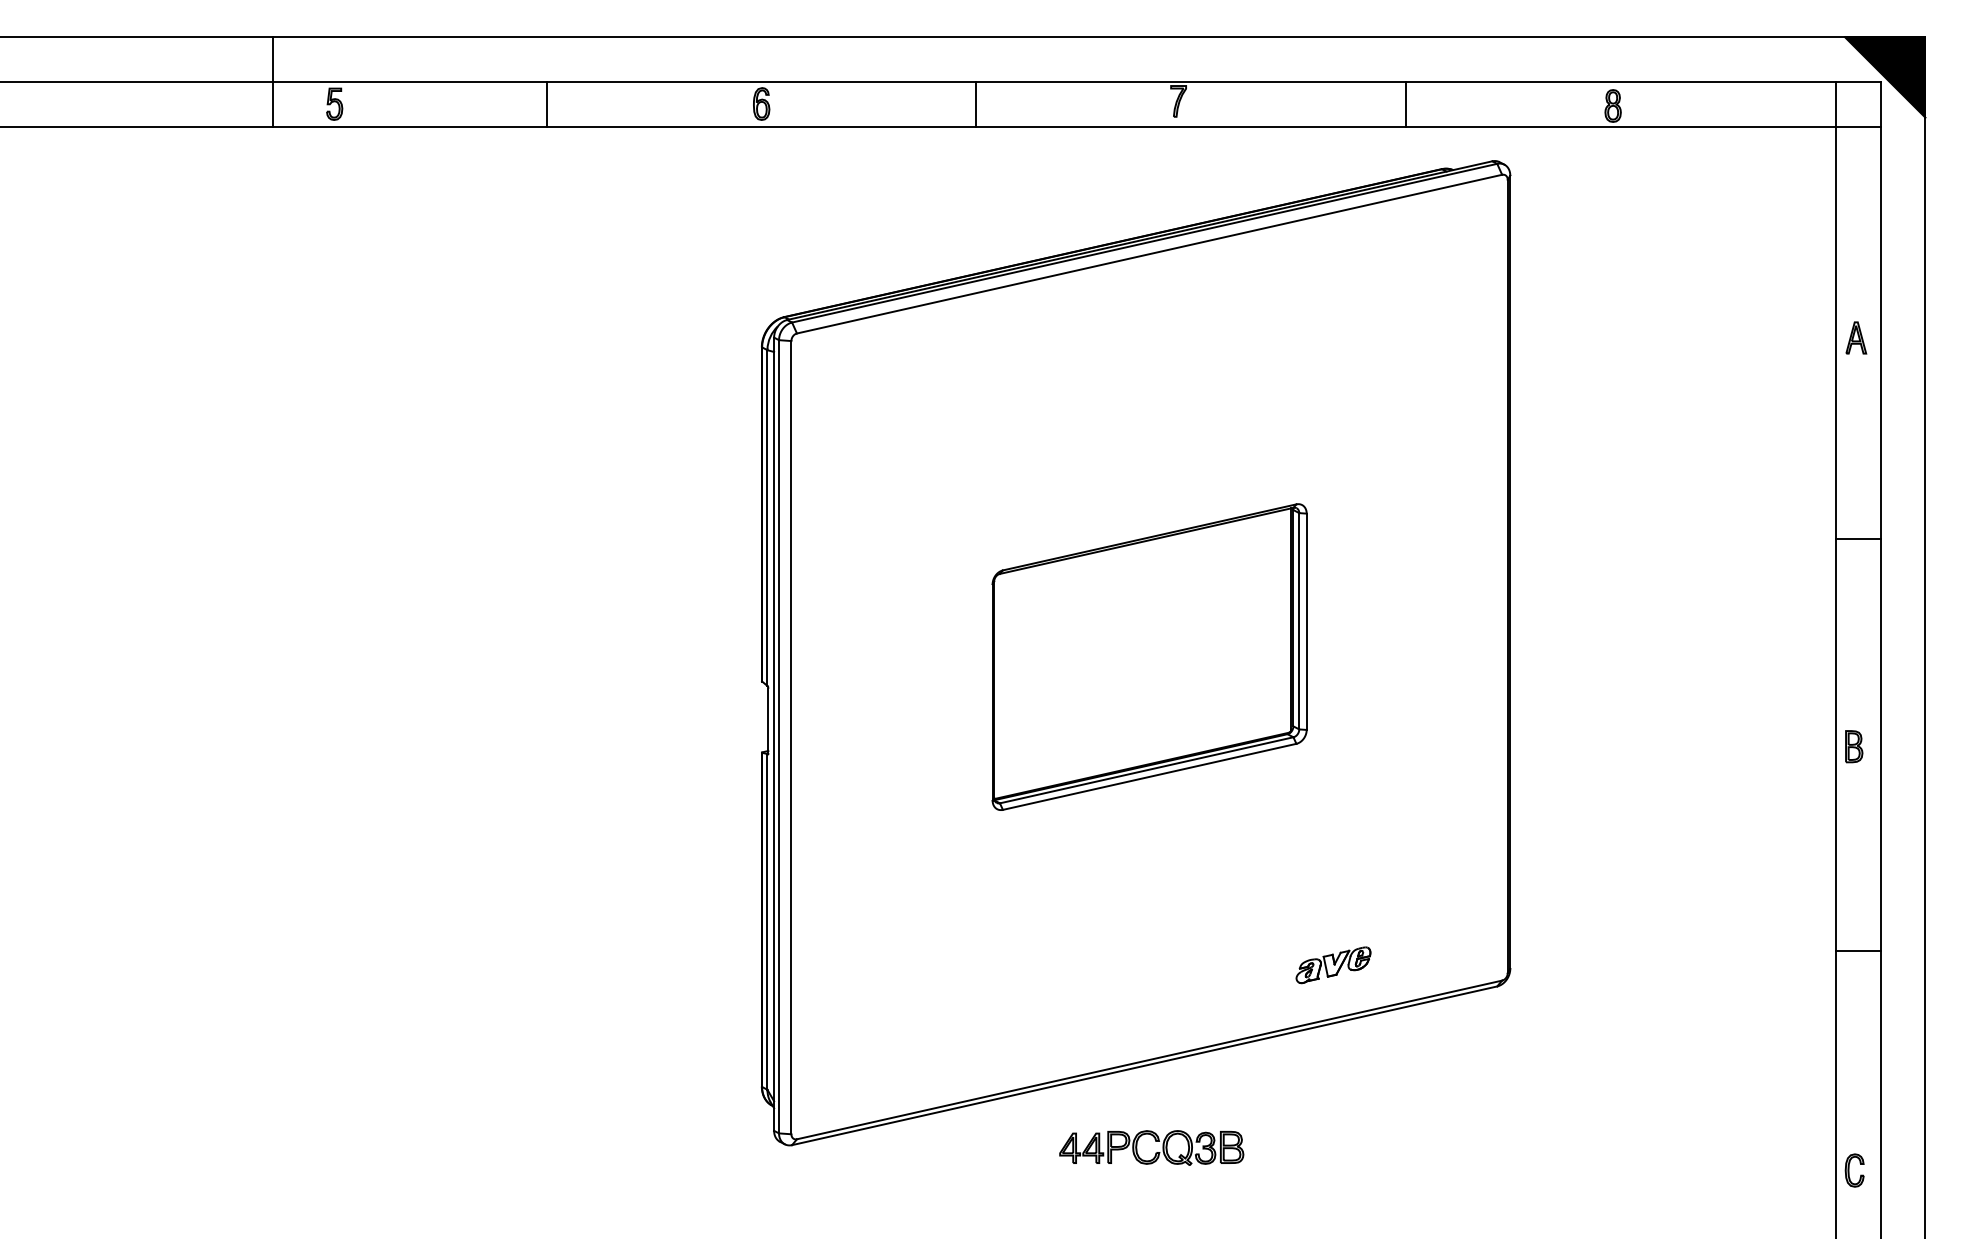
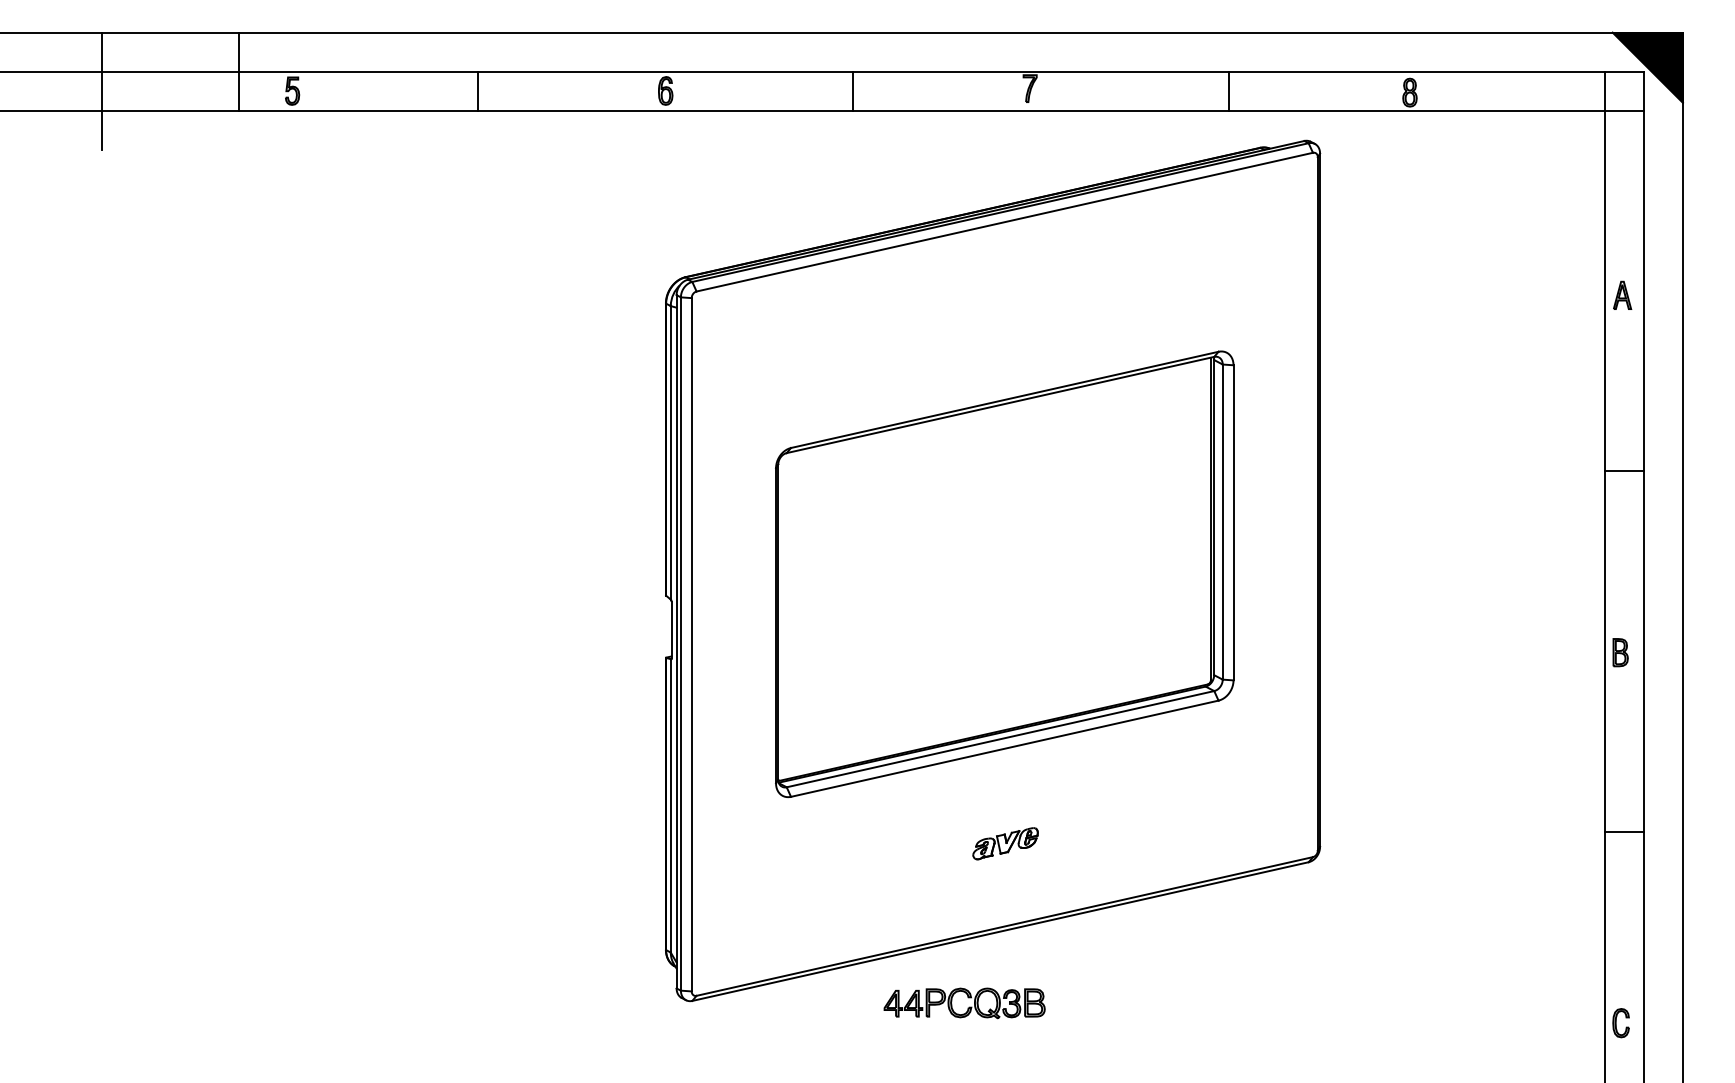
line: (116, 103) -> (101, 90), added
part: (1149, 657) -> (1004, 574), size x1.67
part: (1333, 965) -> (1005, 843), moved
part: (1151, 1148) -> (964, 1003), moved

